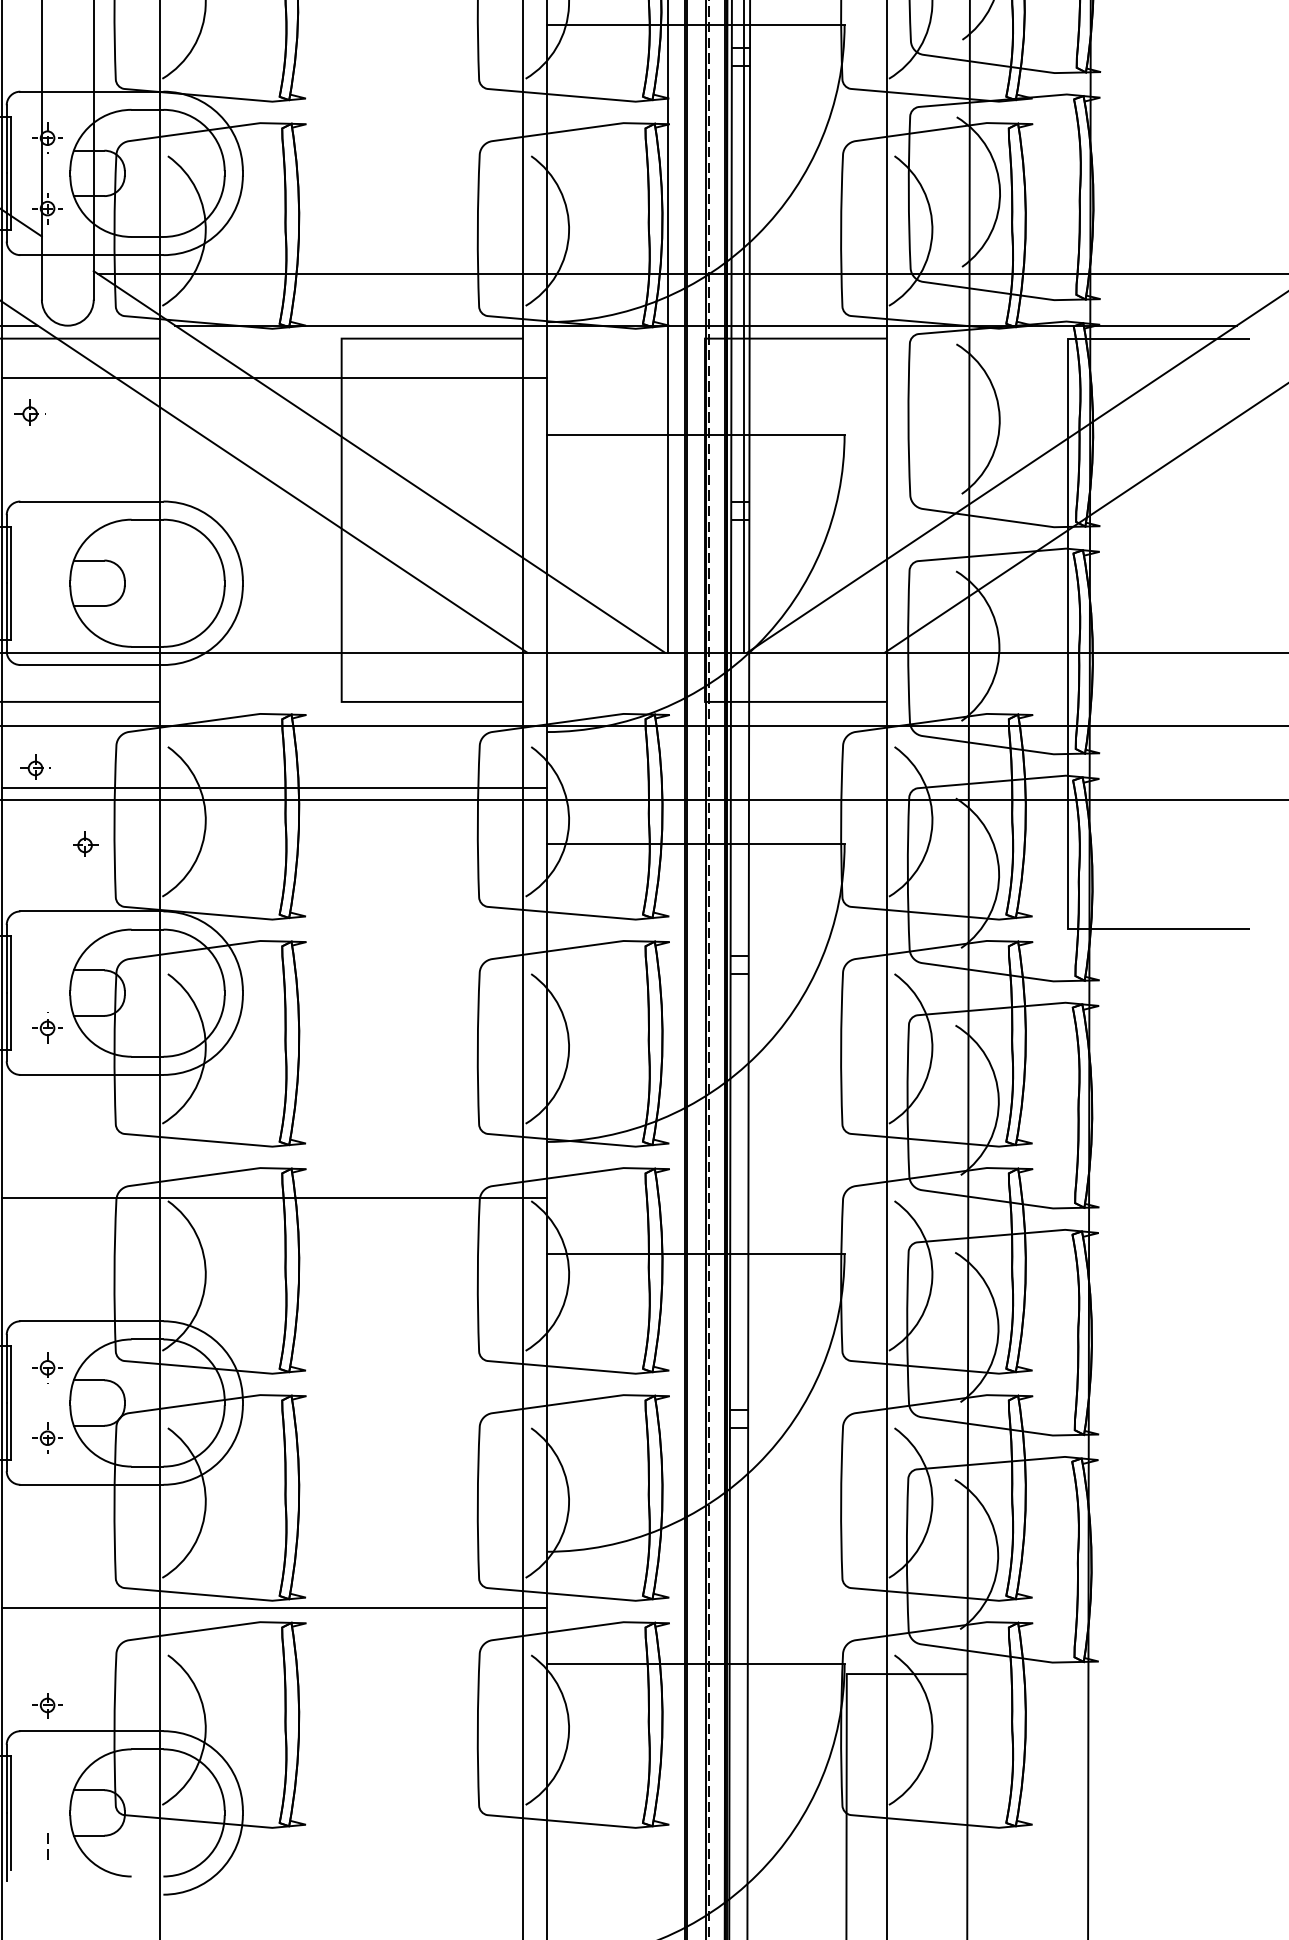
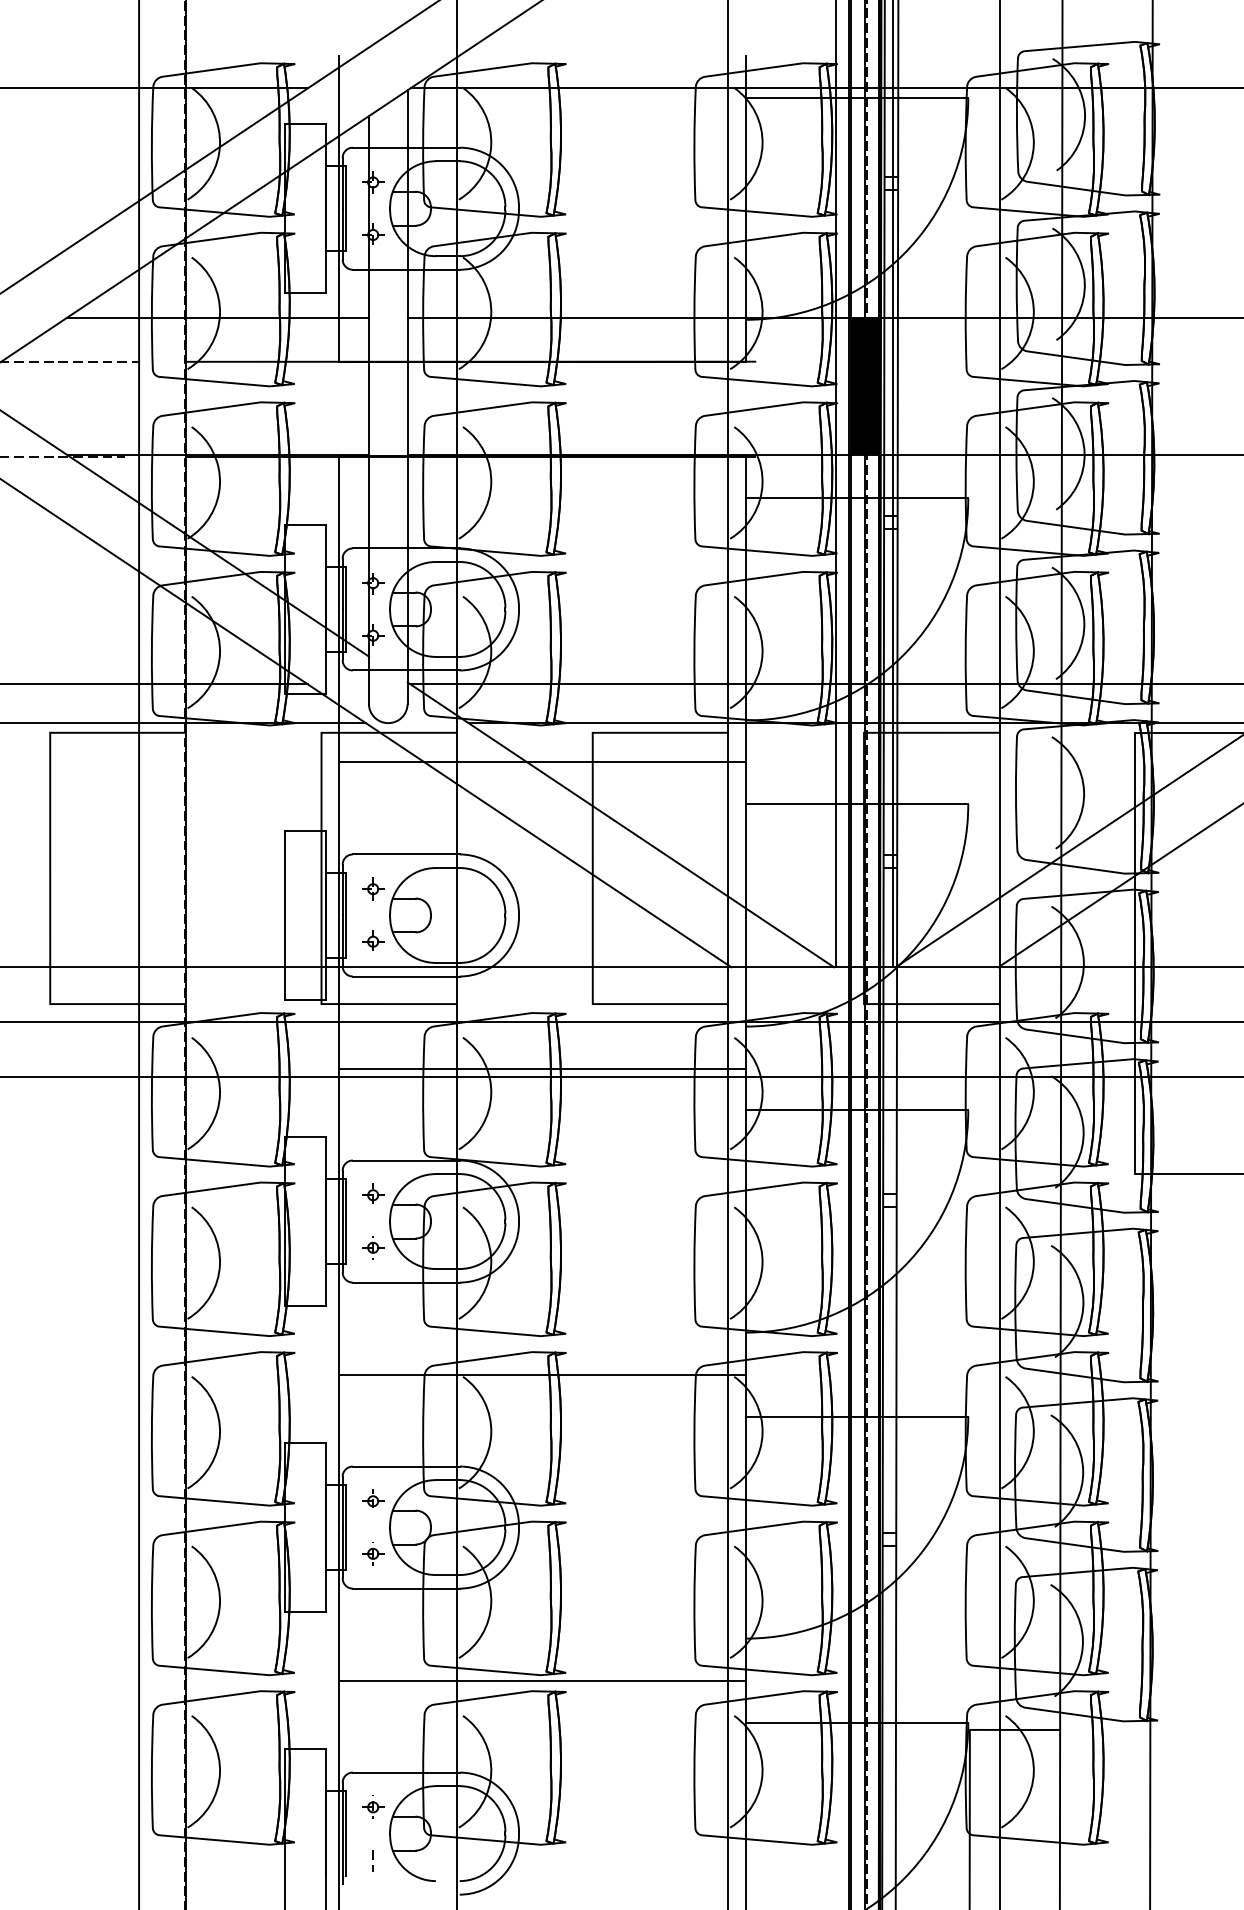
part: (30, 413) -> (373, 888), moved
part: (35, 766) -> (373, 940), moved
part: (85, 843) -> (373, 1193), moved
part: (48, 1704) -> (373, 1806), moved

